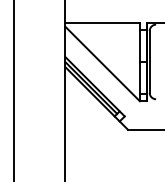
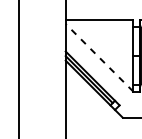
line: (102, 64) -> (99, 58), solid -> dashed

